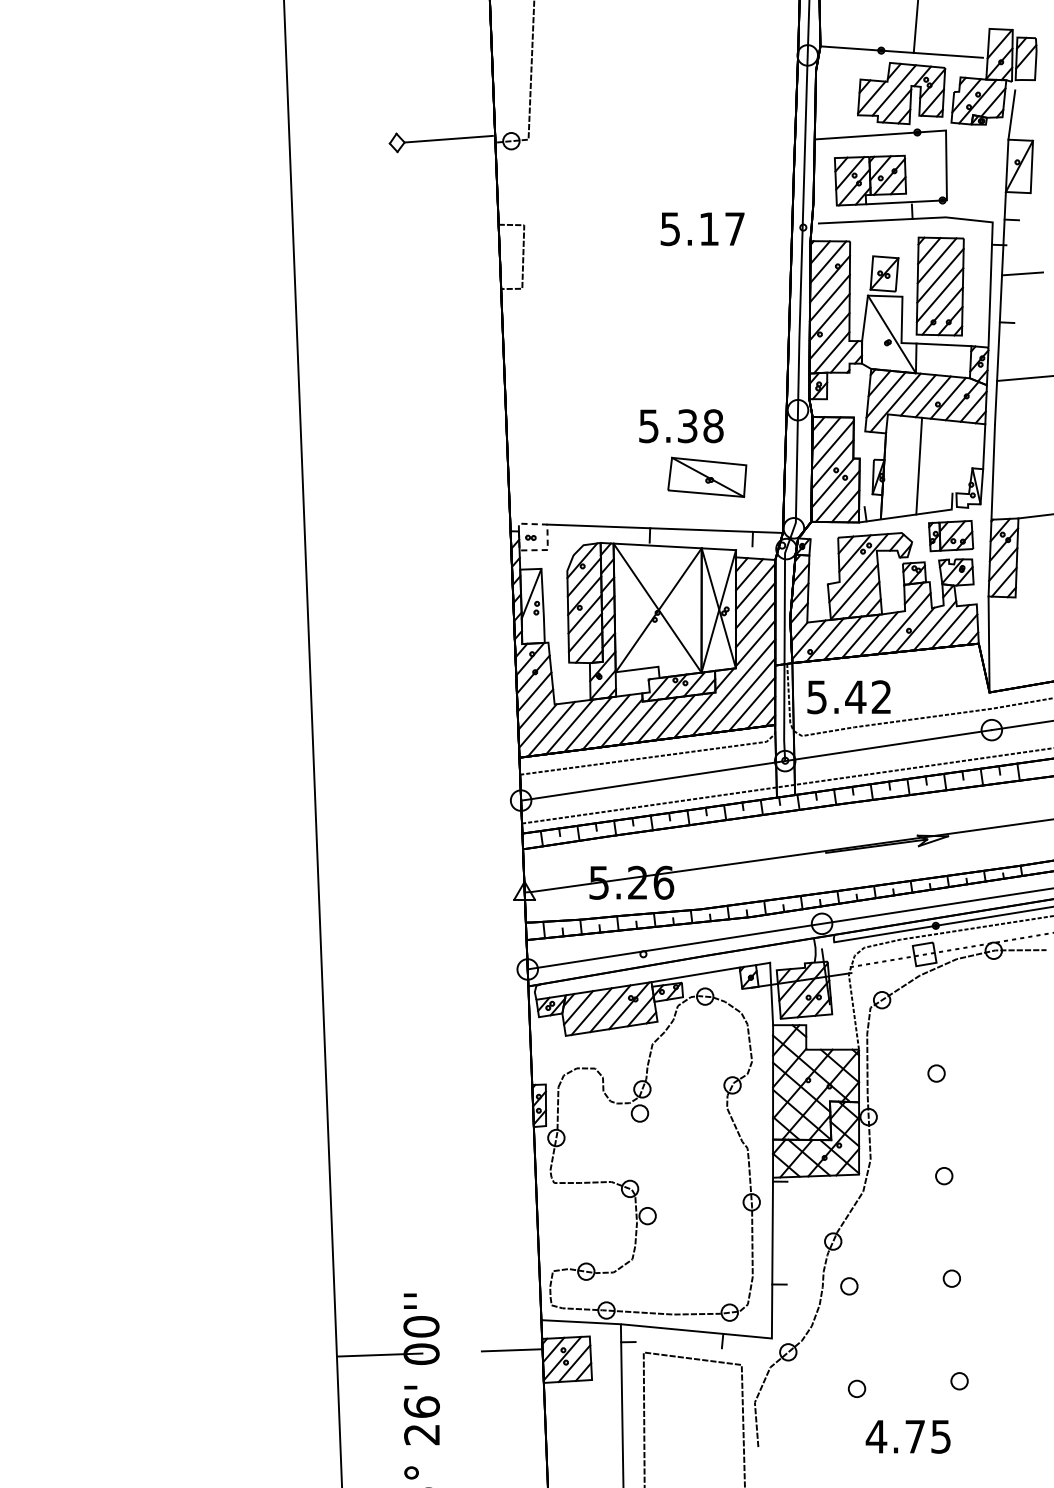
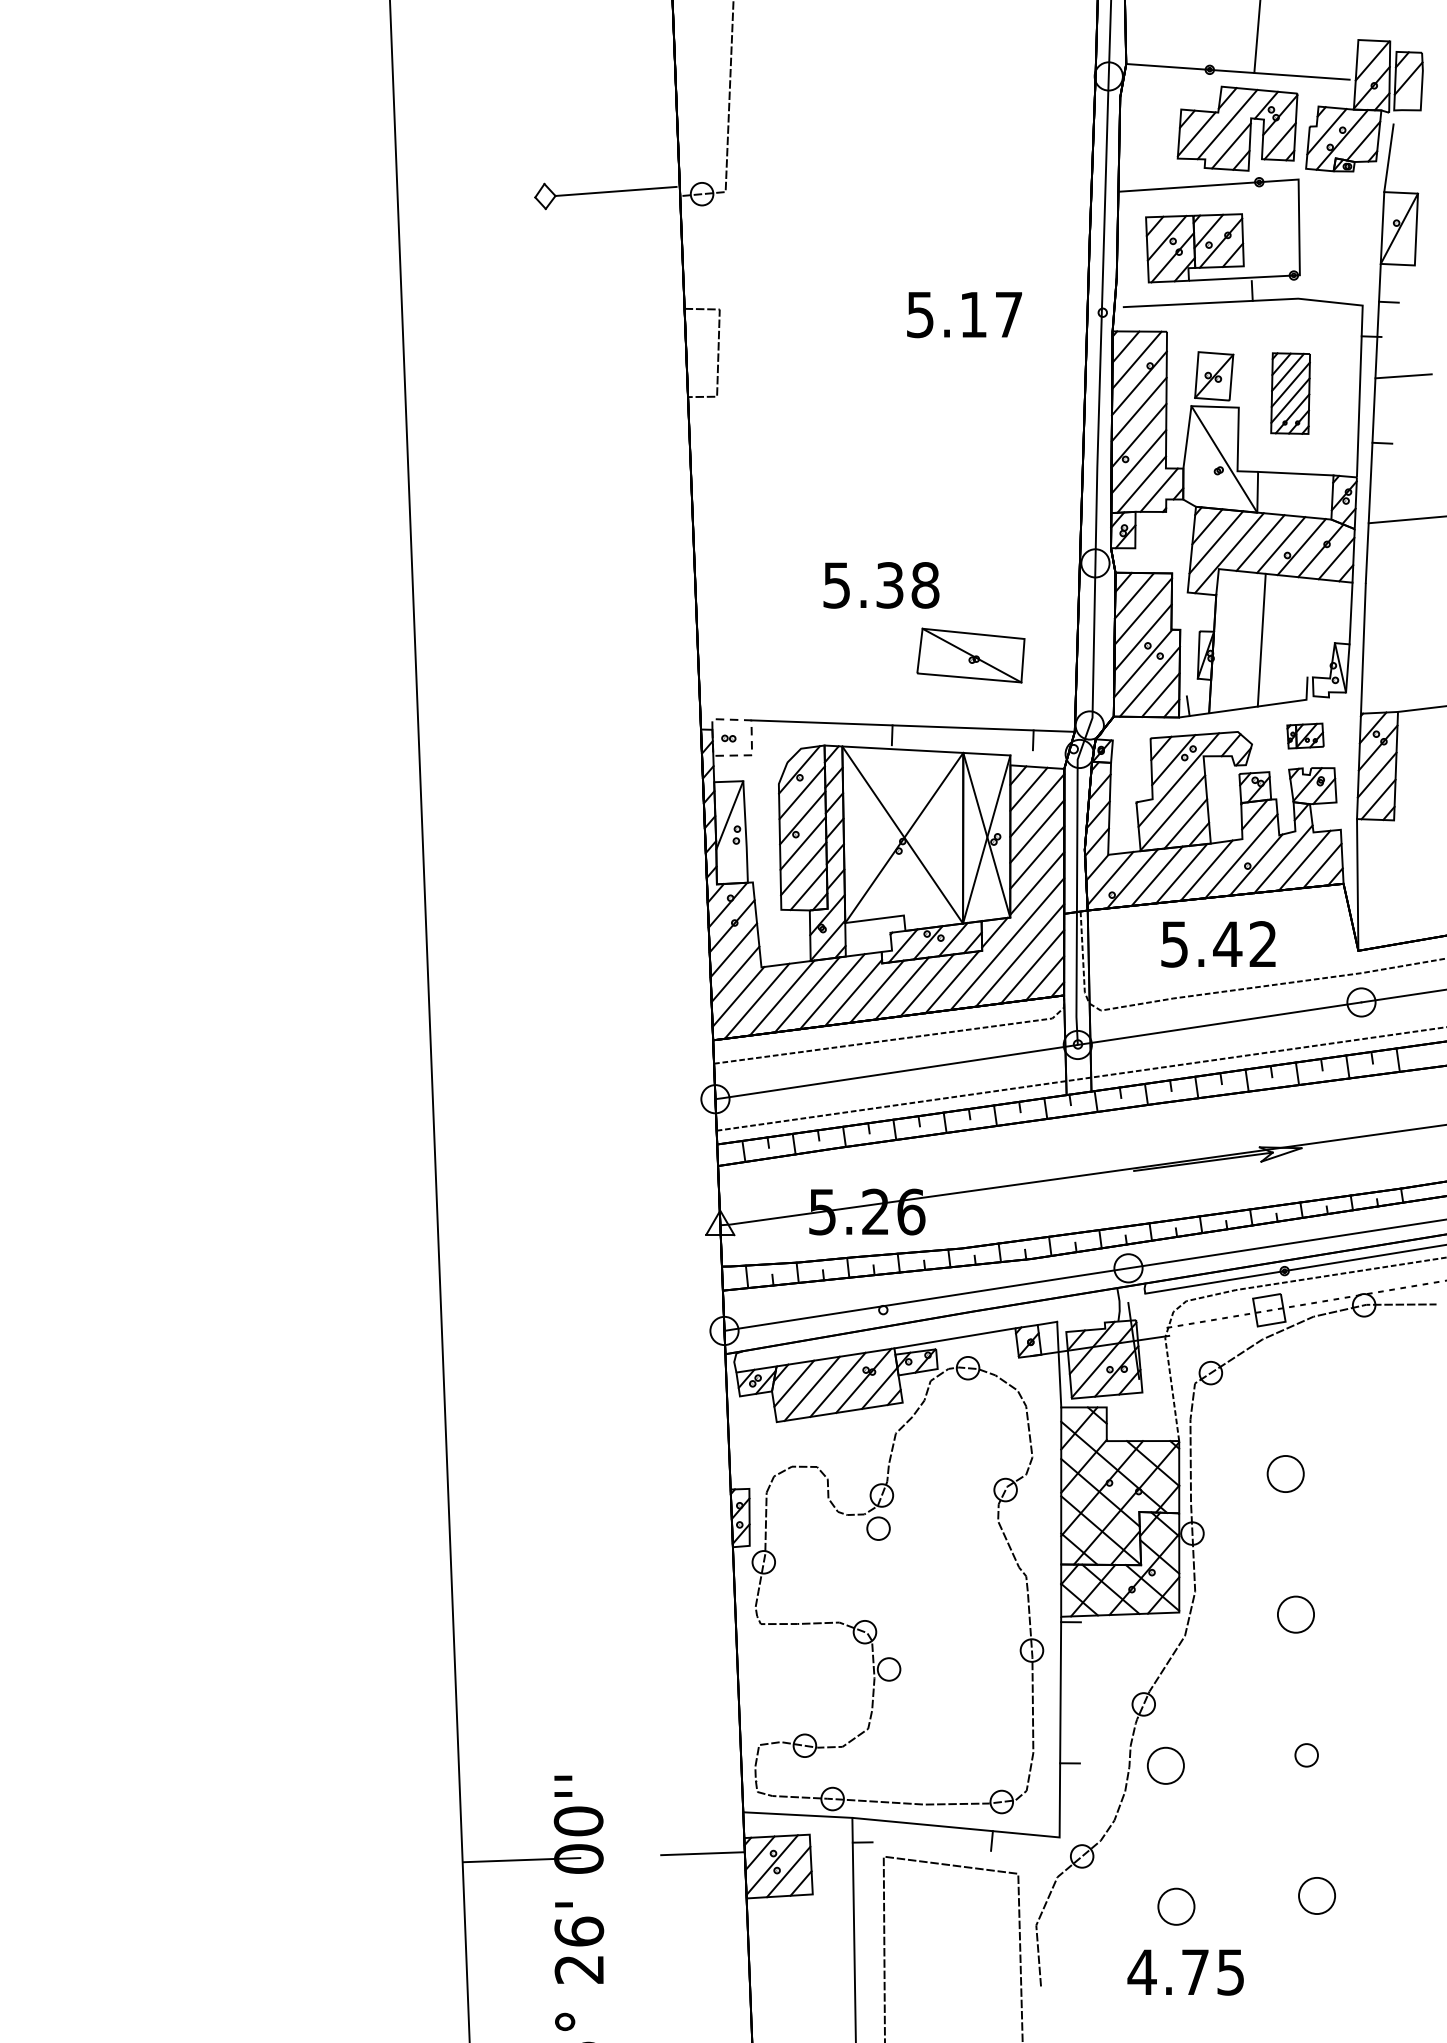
part: (940, 286) -> (1290, 393), size x0.6
text: (681, 426) -> (881, 585), moved
part: (951, 535) -> (1305, 735), size x0.6
text: (849, 697) -> (1218, 944), moved
part: (936, 1073) -> (1285, 1473), size x1.6
part: (944, 1176) -> (1296, 1614), size x1.6
part: (849, 1286) -> (1165, 1765), size x1.6
part: (959, 1381) -> (1317, 1896), size x1.6
part: (857, 1388) -> (1176, 1906), size x1.6
text: (908, 1436) -> (1185, 1972), moved

